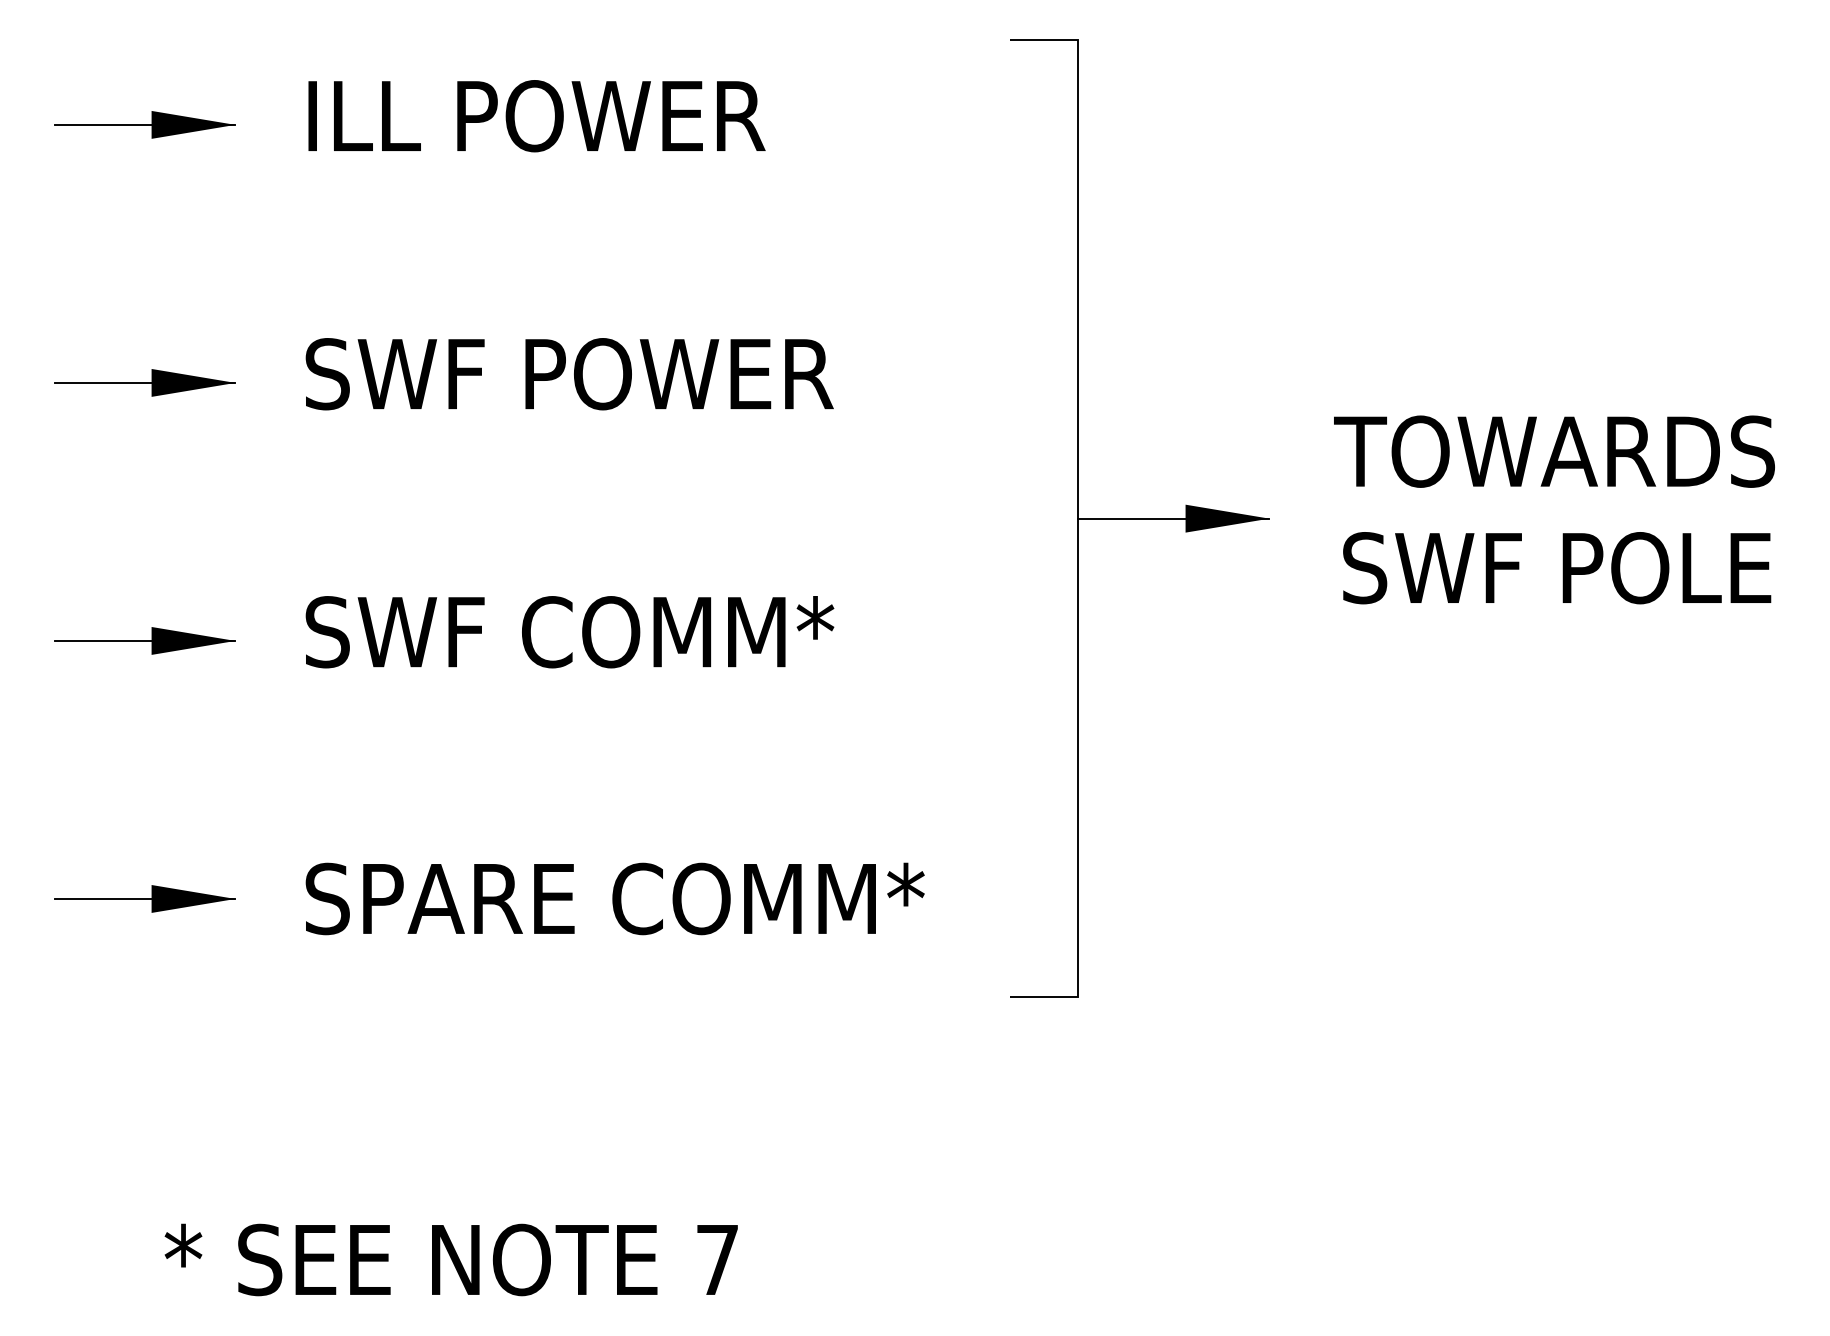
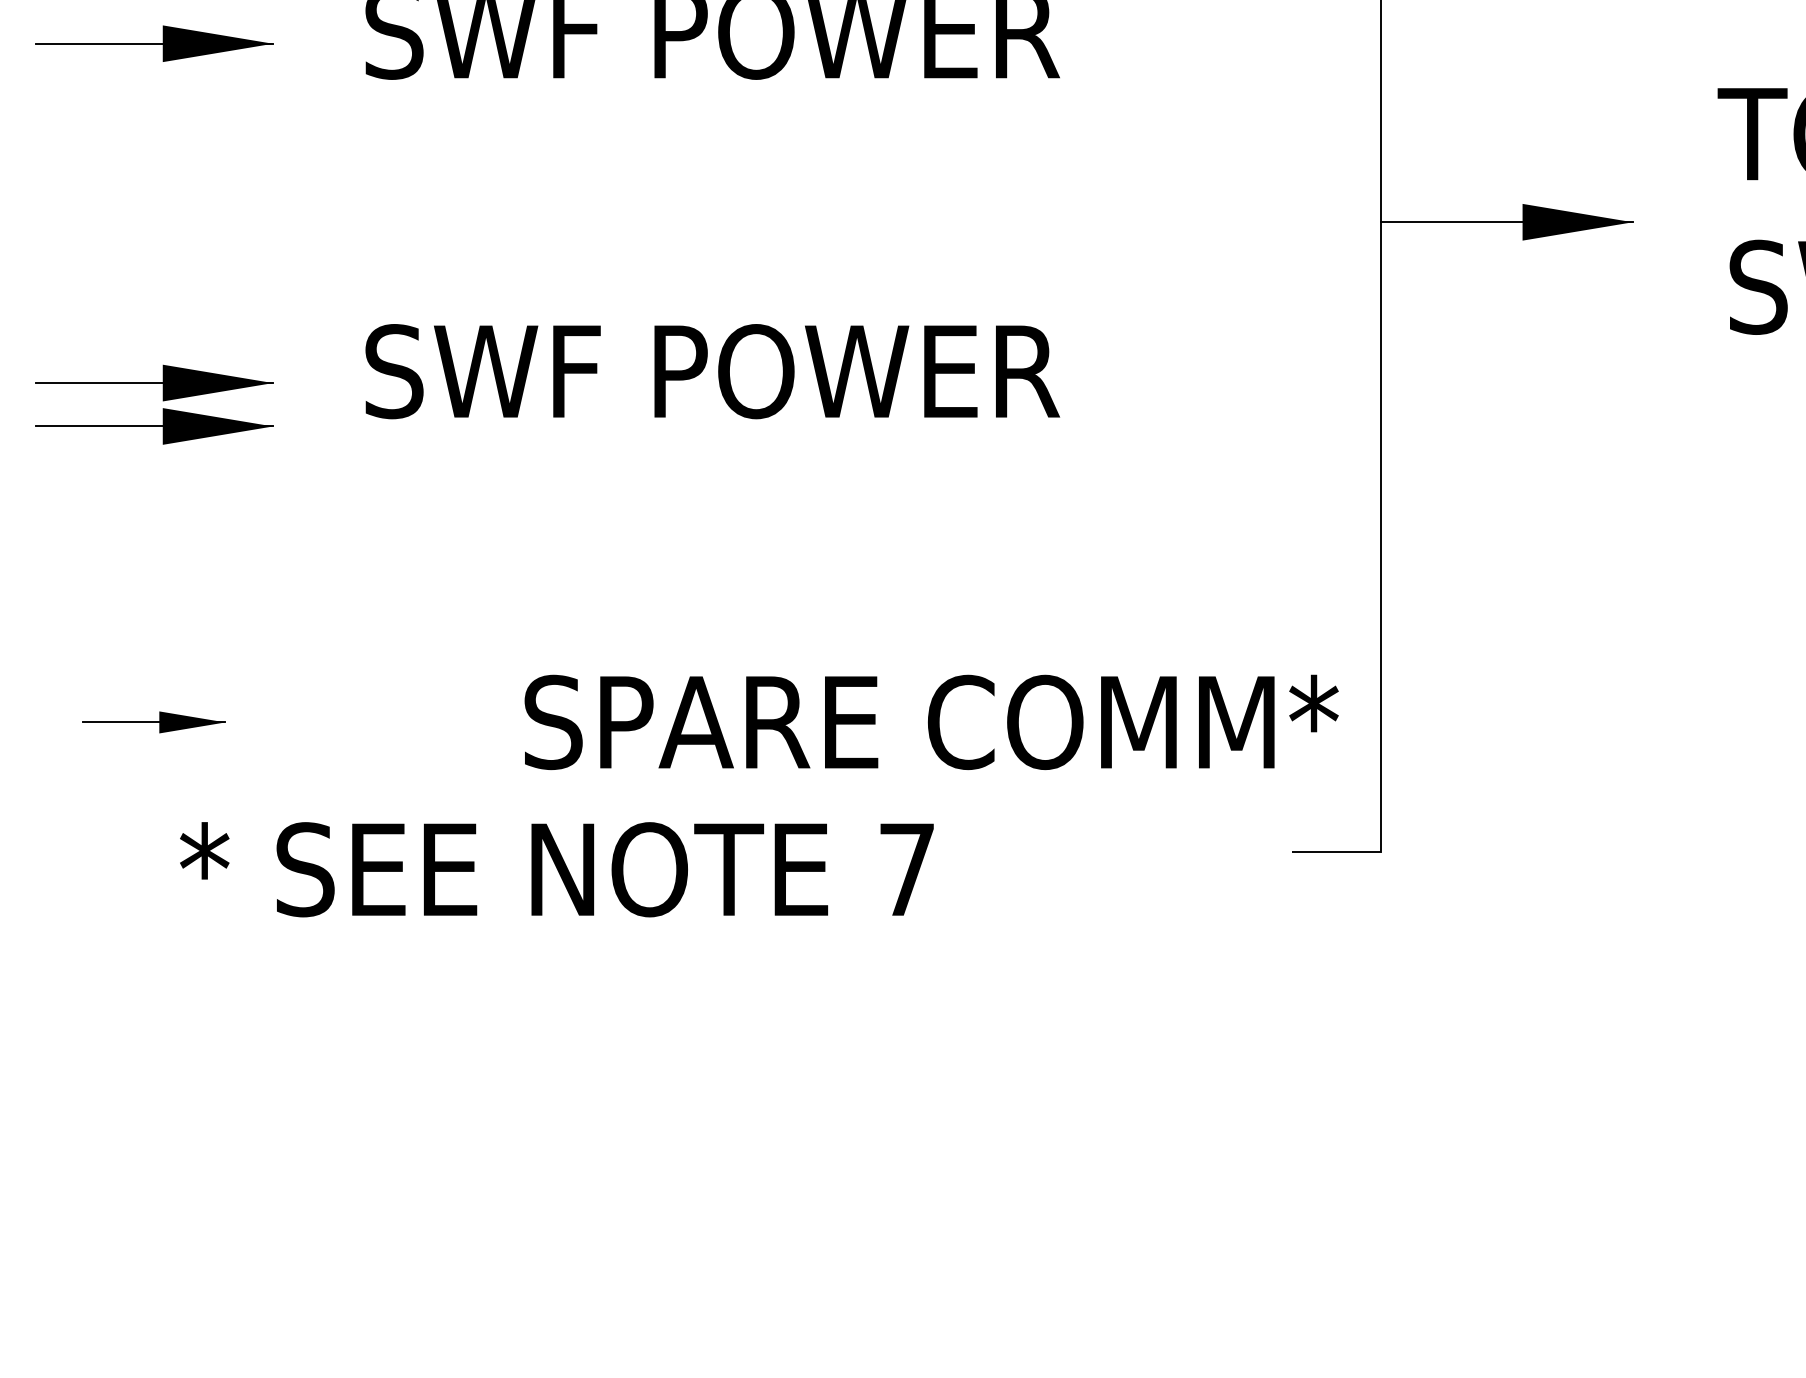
text: (678, 632) -> (855, 371), SWF COMM* -> SWF POWER
part: (144, 673) -> (153, 425), added
part: (144, 898) -> (153, 721), size x0.6
text: (614, 898) -> (930, 721), moved
text: (450, 1259) -> (555, 869), moved

